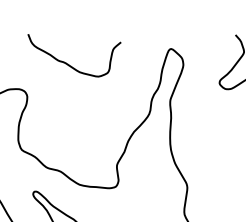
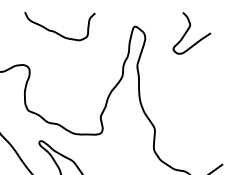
curve: (68, 62) -> (56, 31), moved

